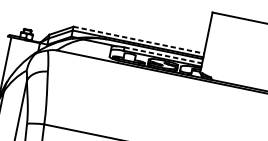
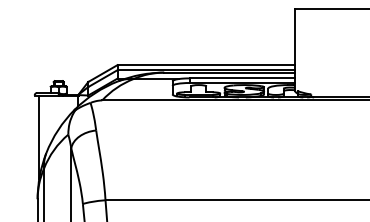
line: (138, 40) -> (206, 65), dashed -> solid
line: (163, 55) -> (242, 78), dashed -> solid

